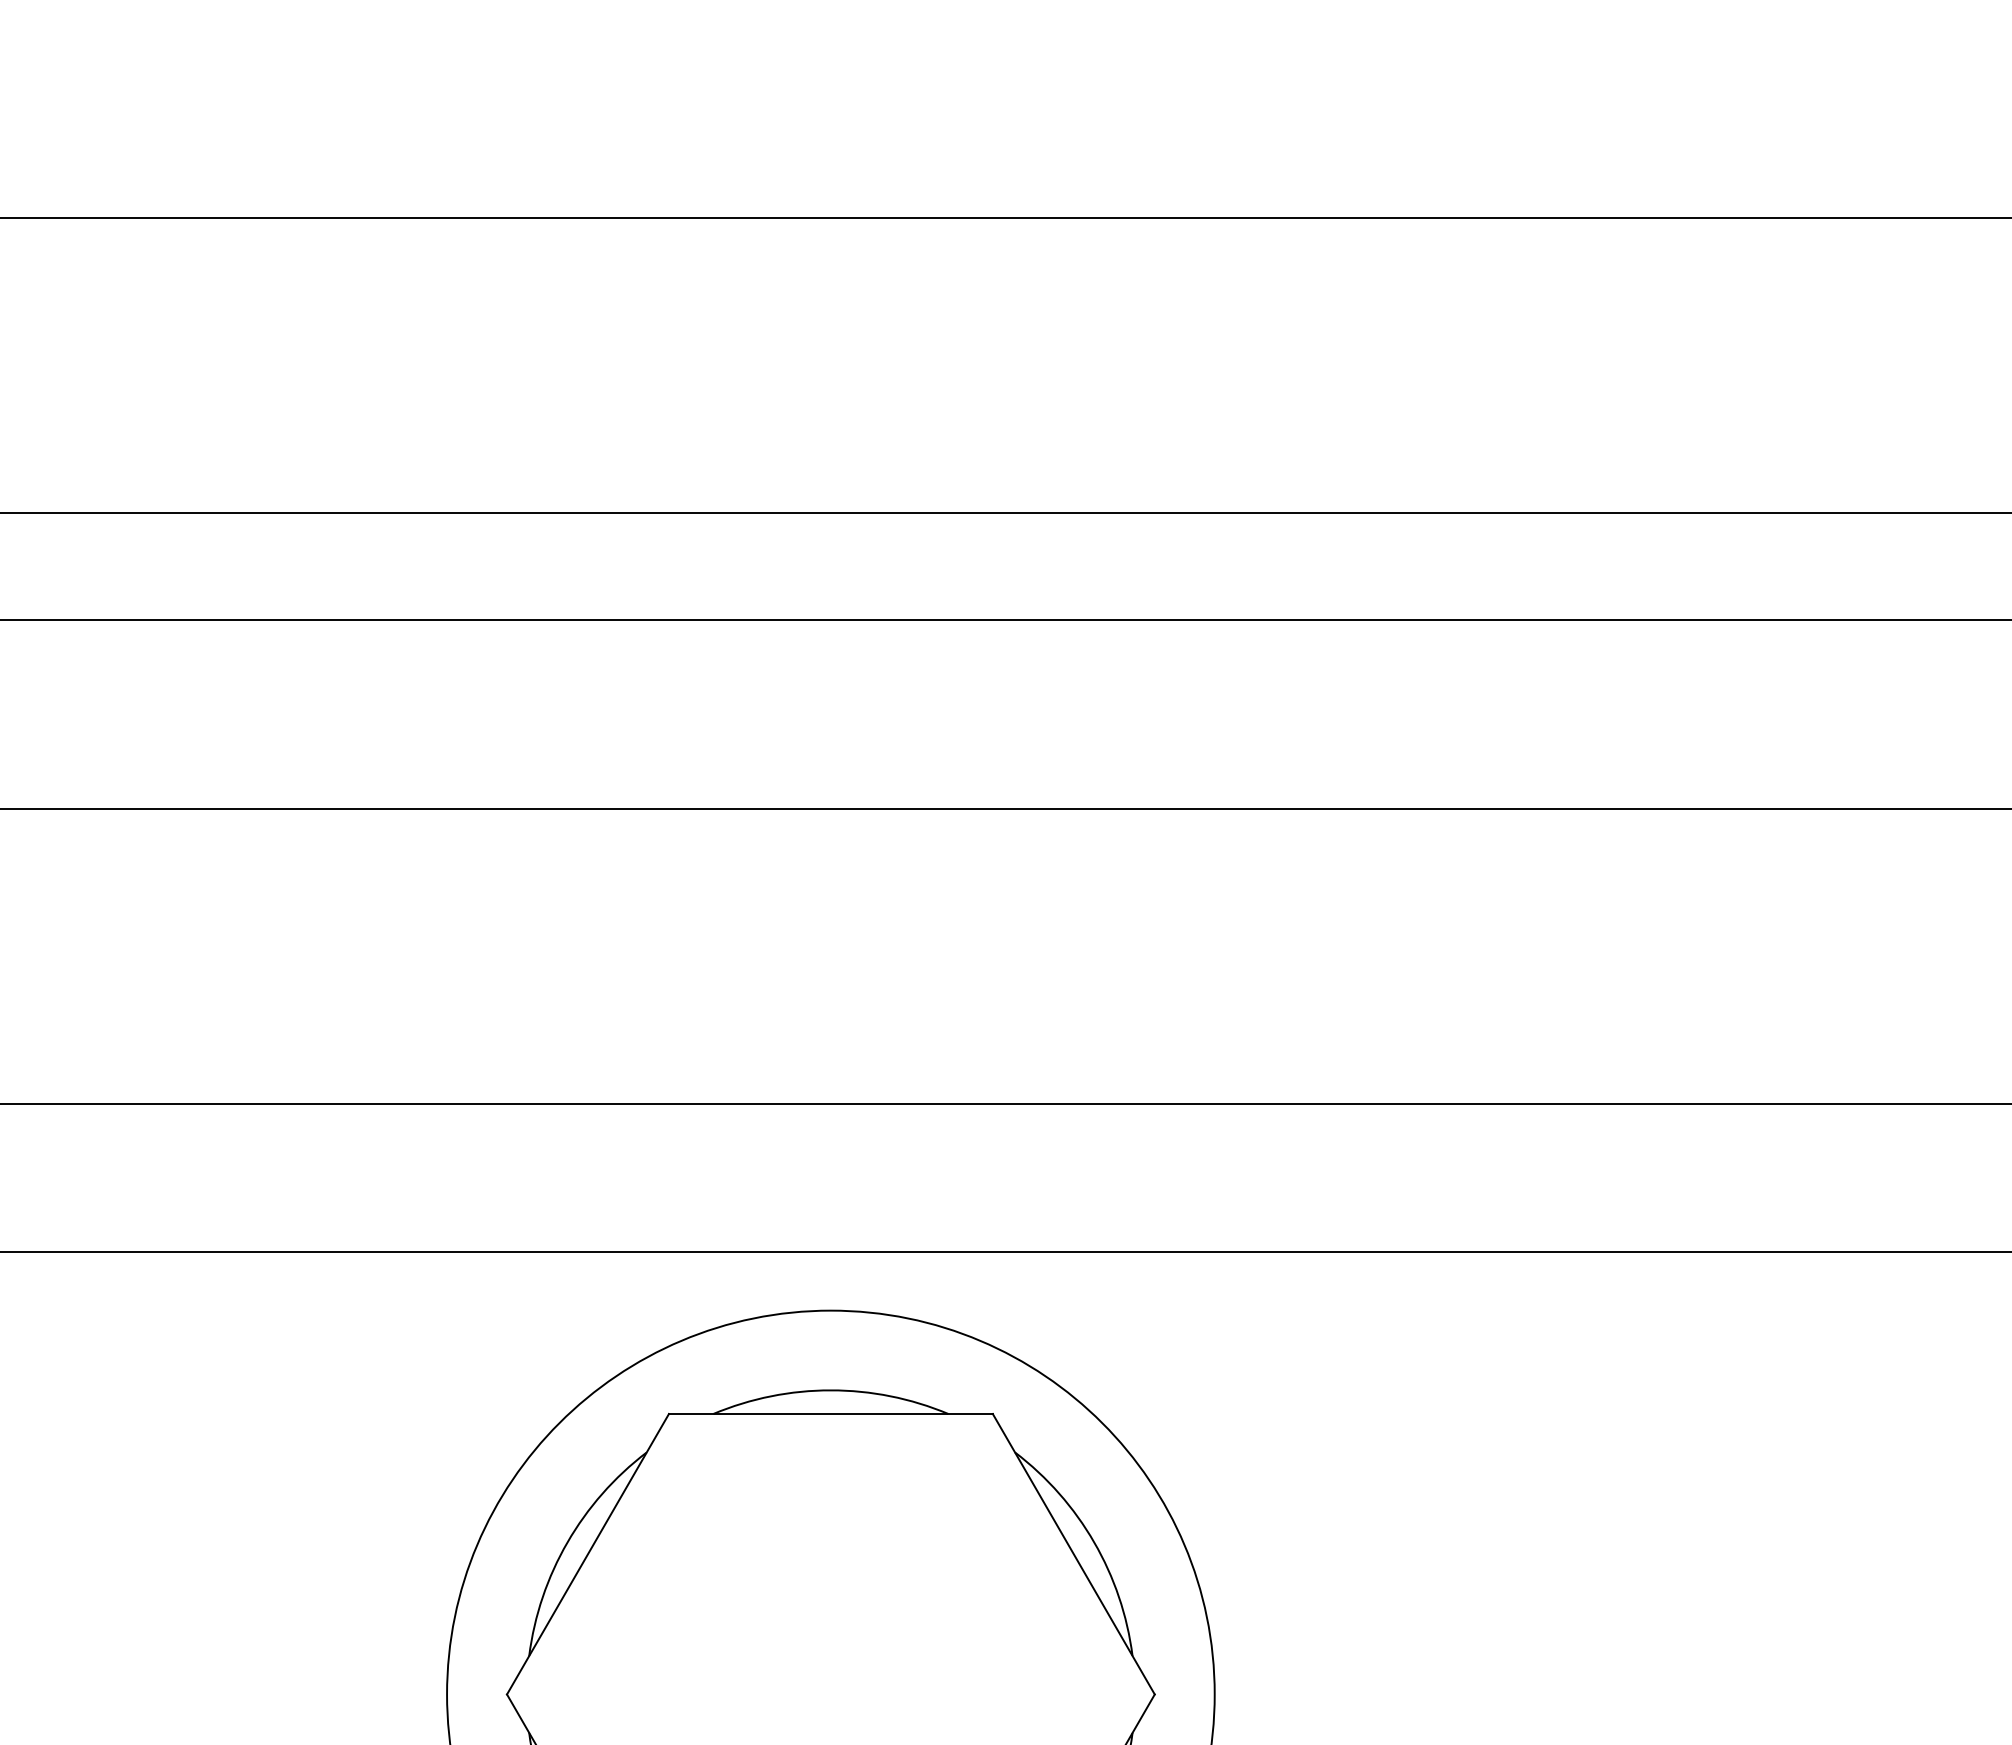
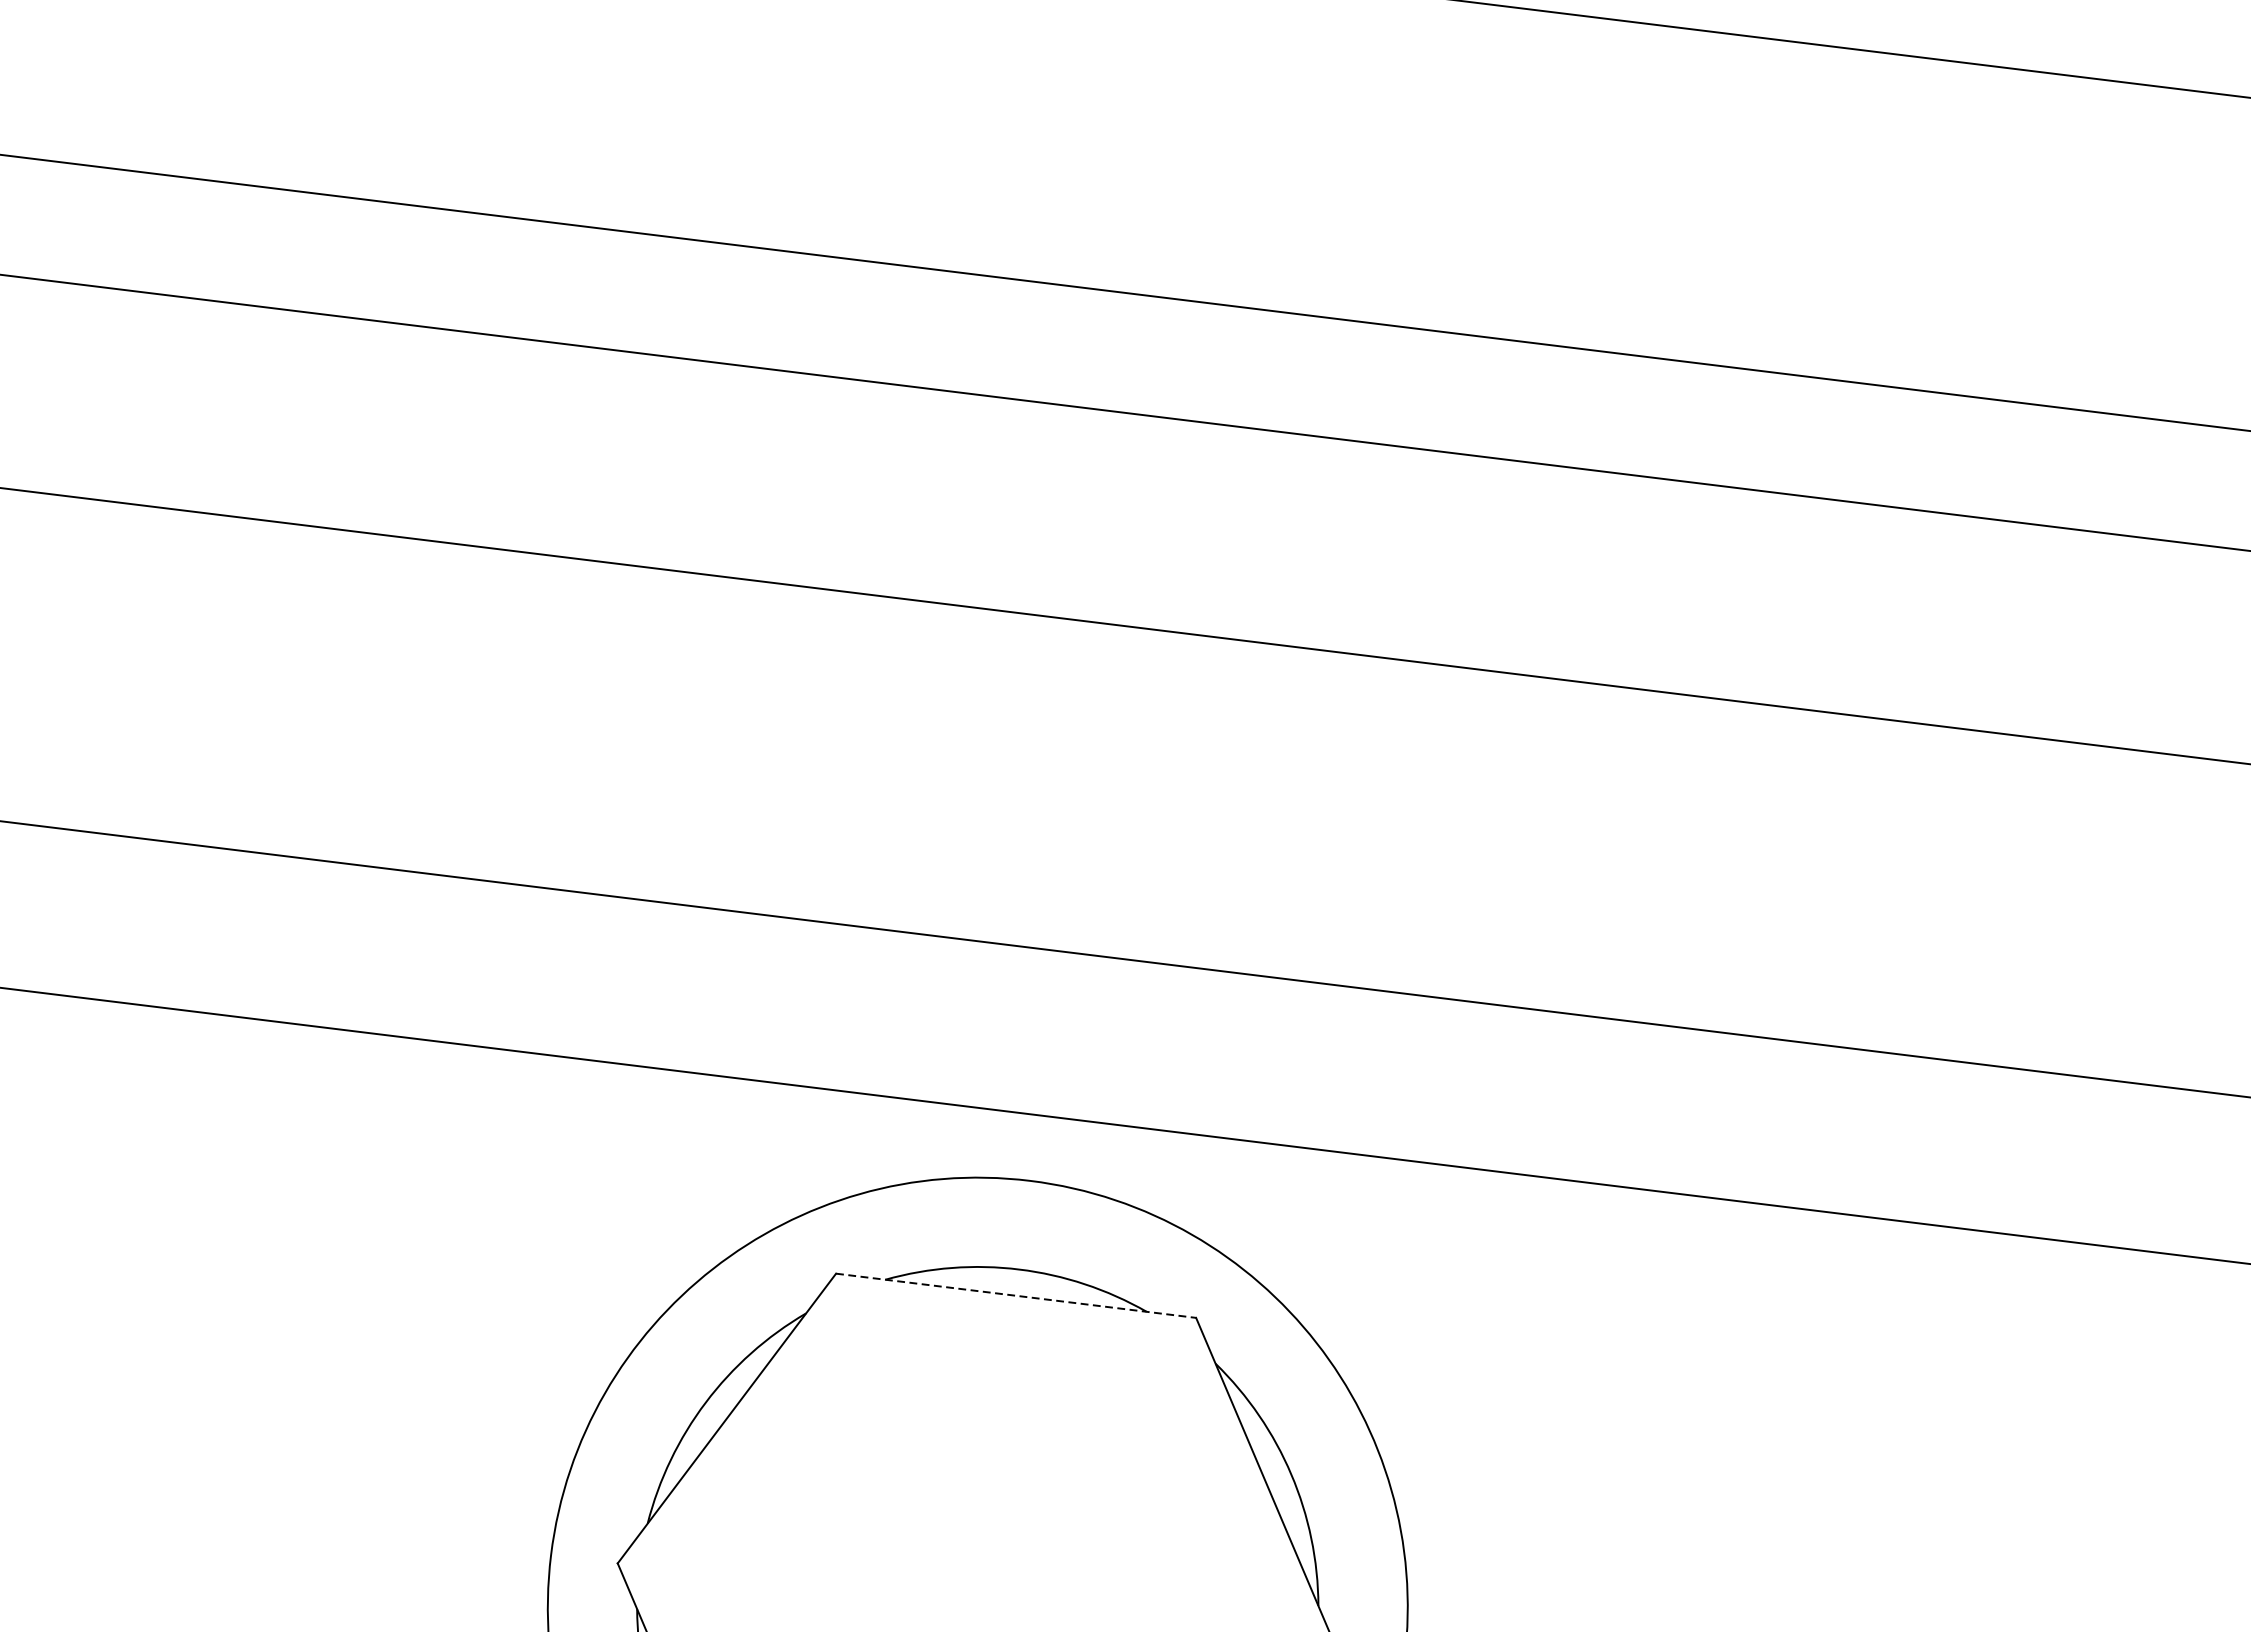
line: (830, 1413) -> (1015, 1295), solid -> dashed

